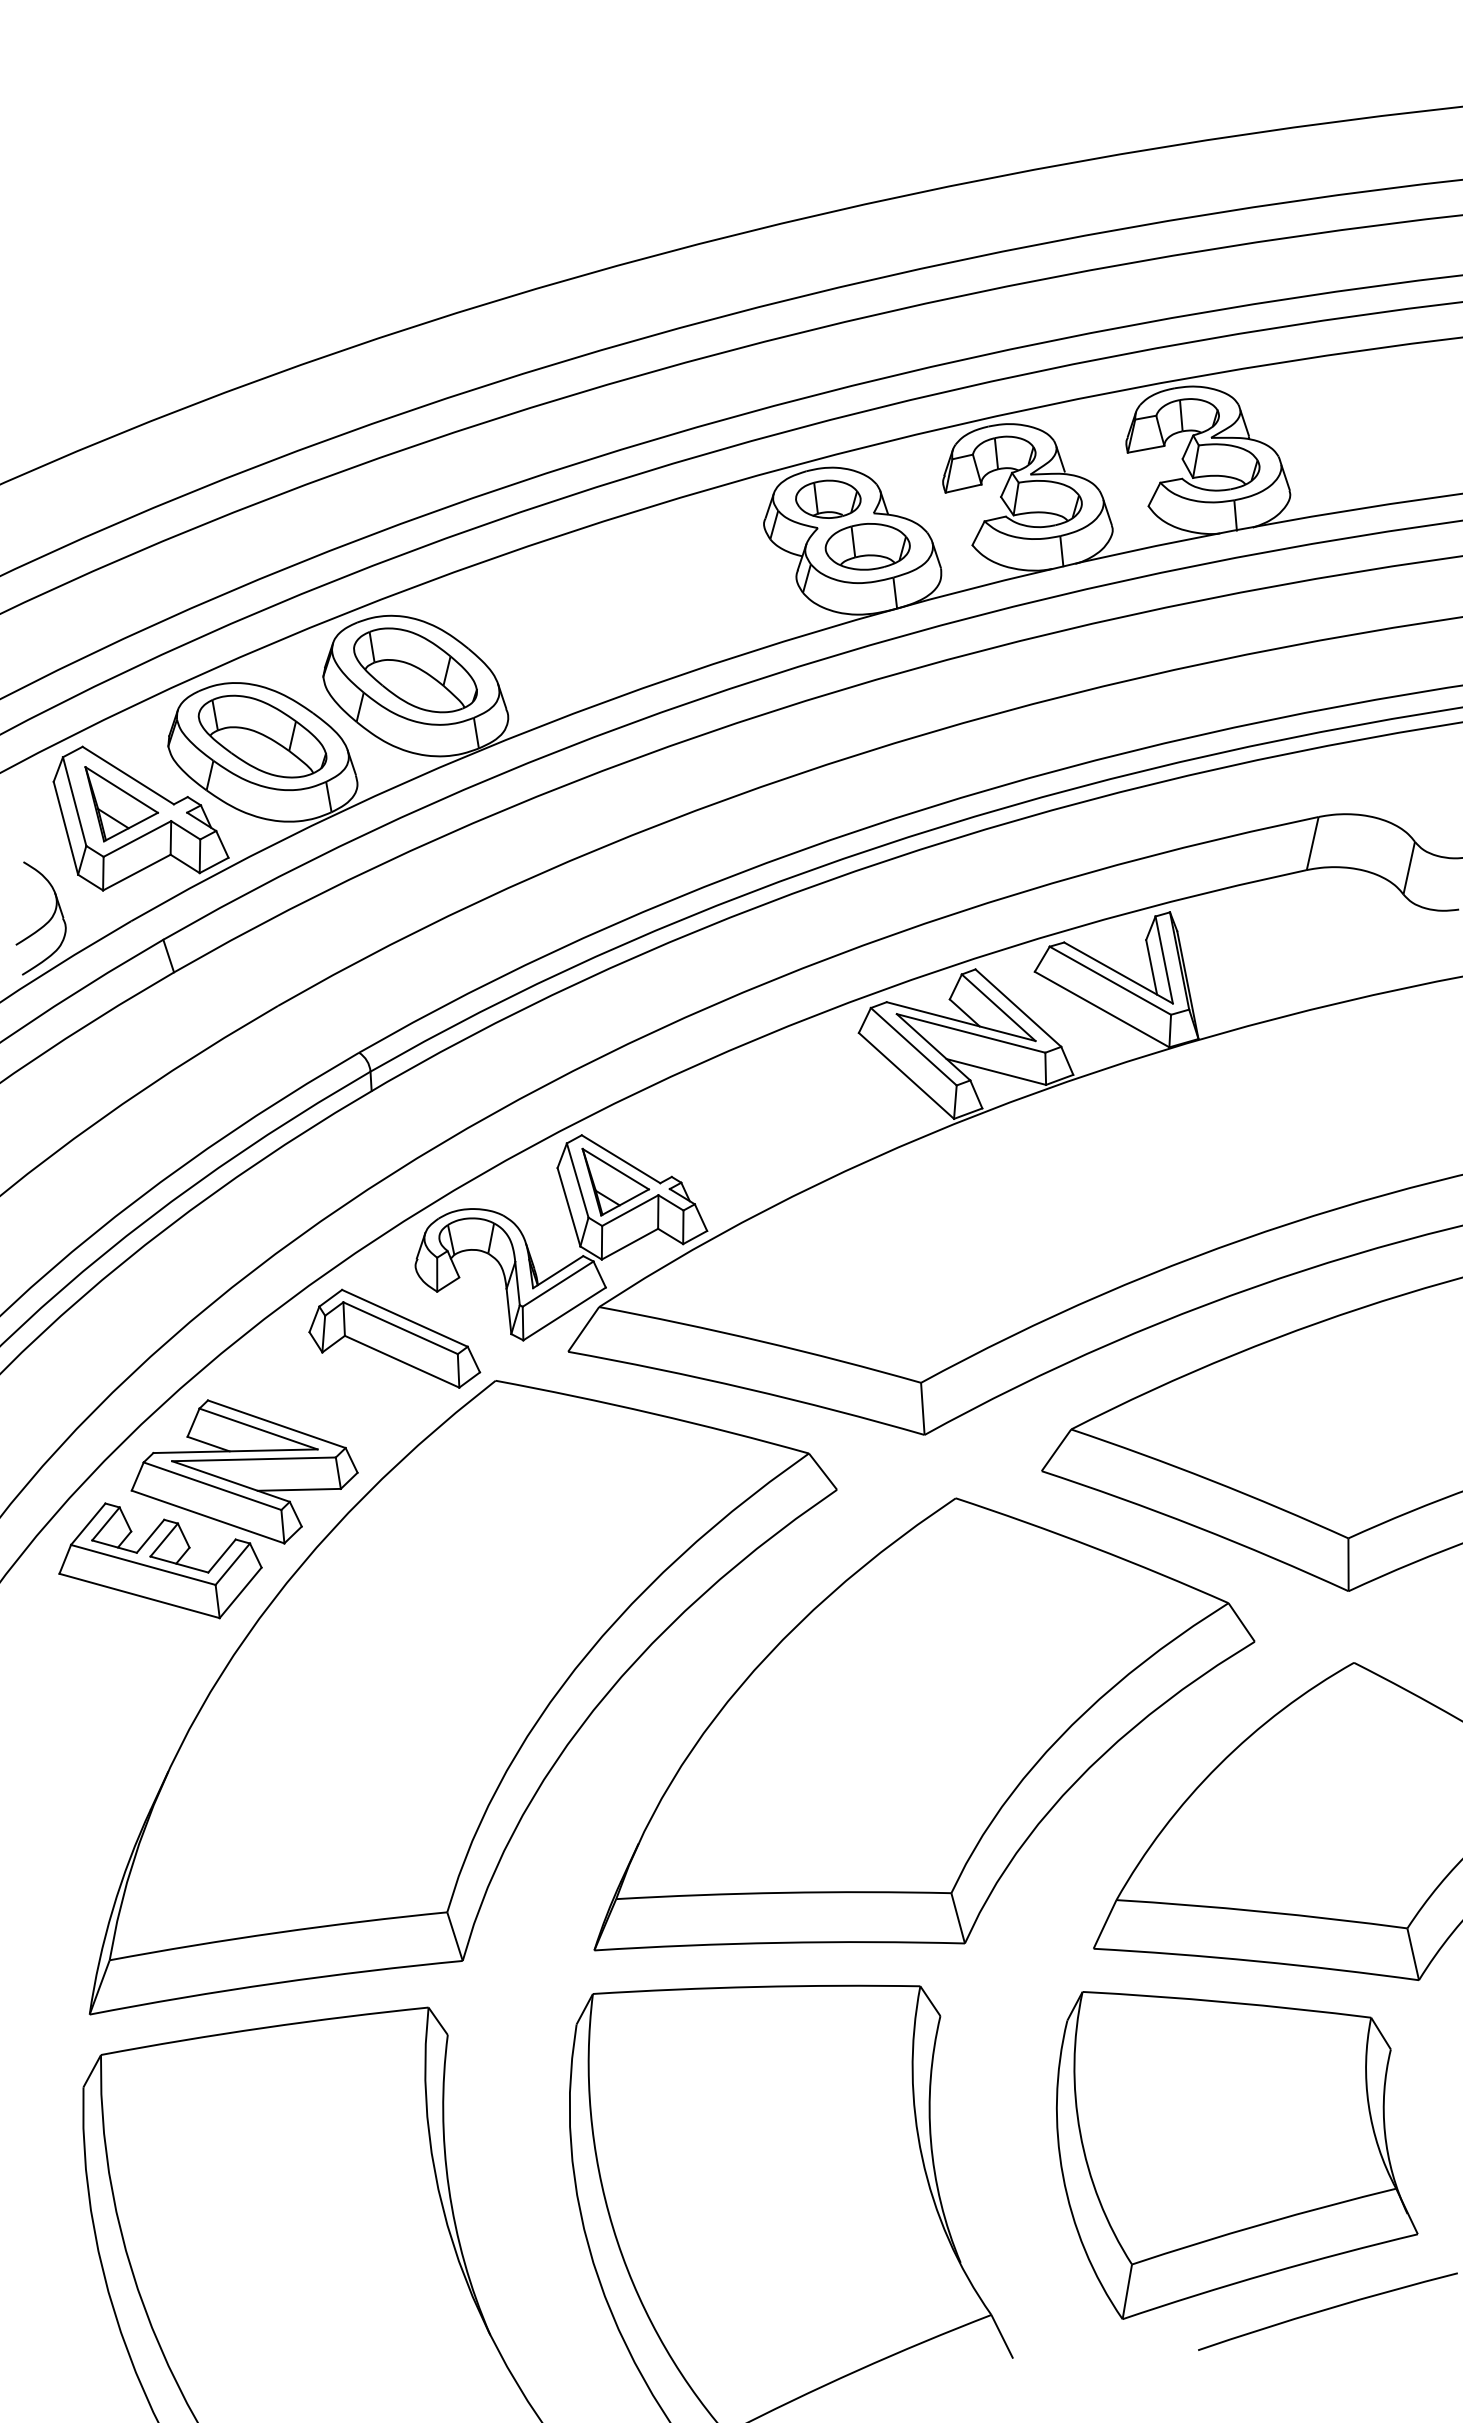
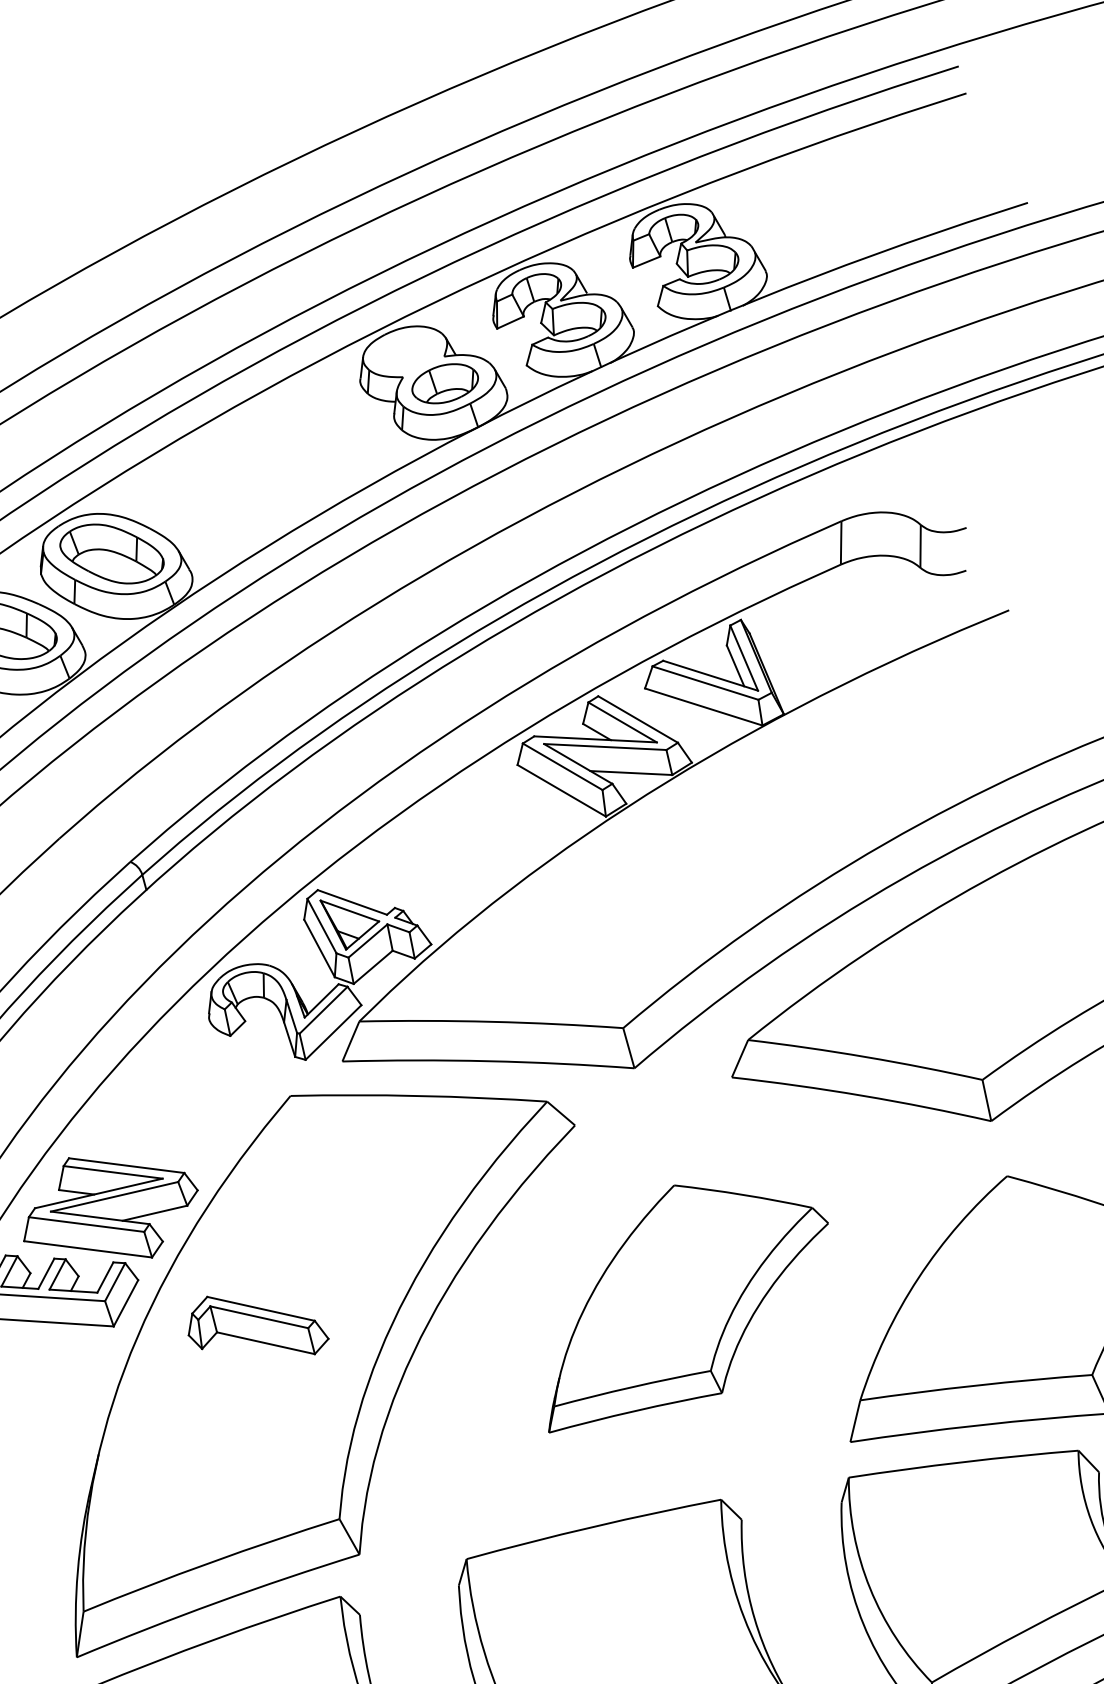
part: (828, 498) -> (406, 352), removed
part: (394, 1338) -> (256, 1326), moved
part: (924, 1724) -> (681, 1294), size x0.6

